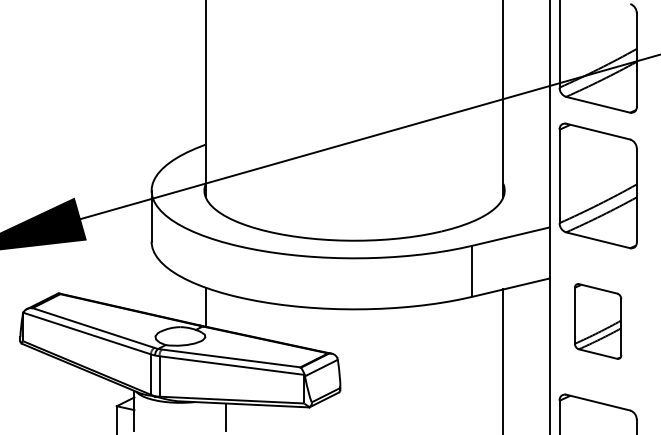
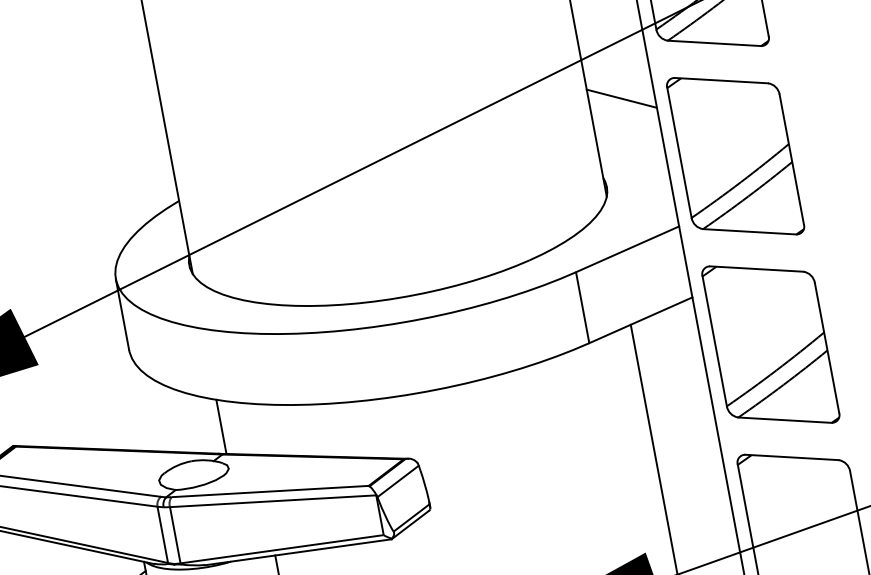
line: (526, 131) -> (621, 99), added
part: (597, 321) -> (769, 344), size x1.67

